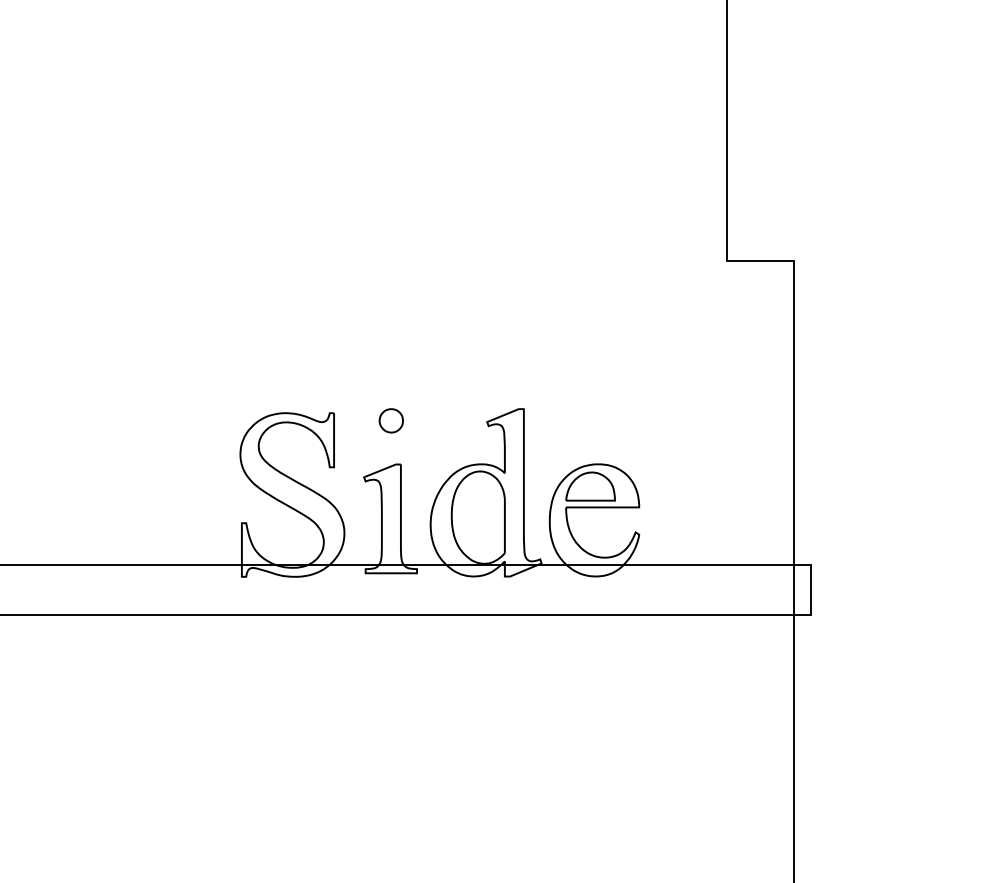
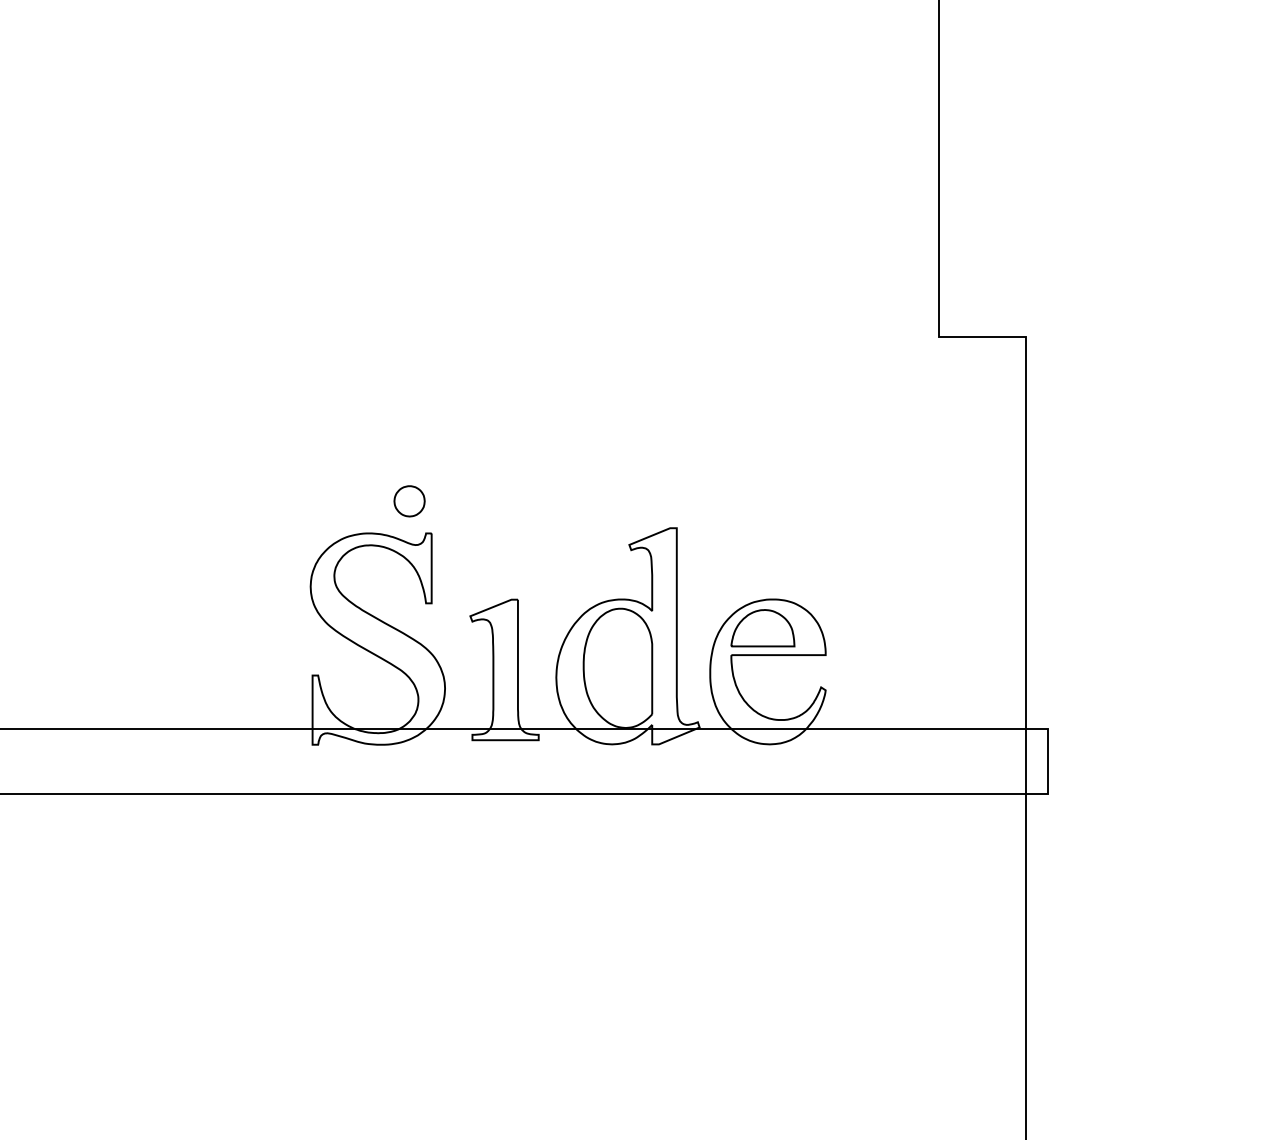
part: (391, 420) -> (409, 501), moved

